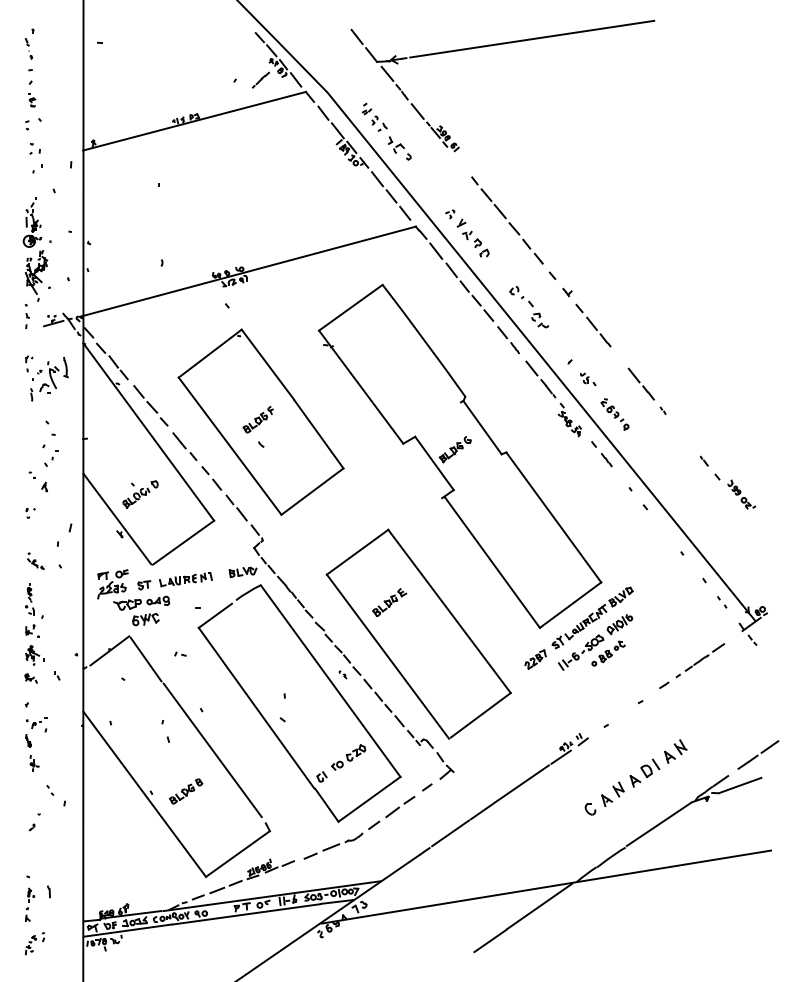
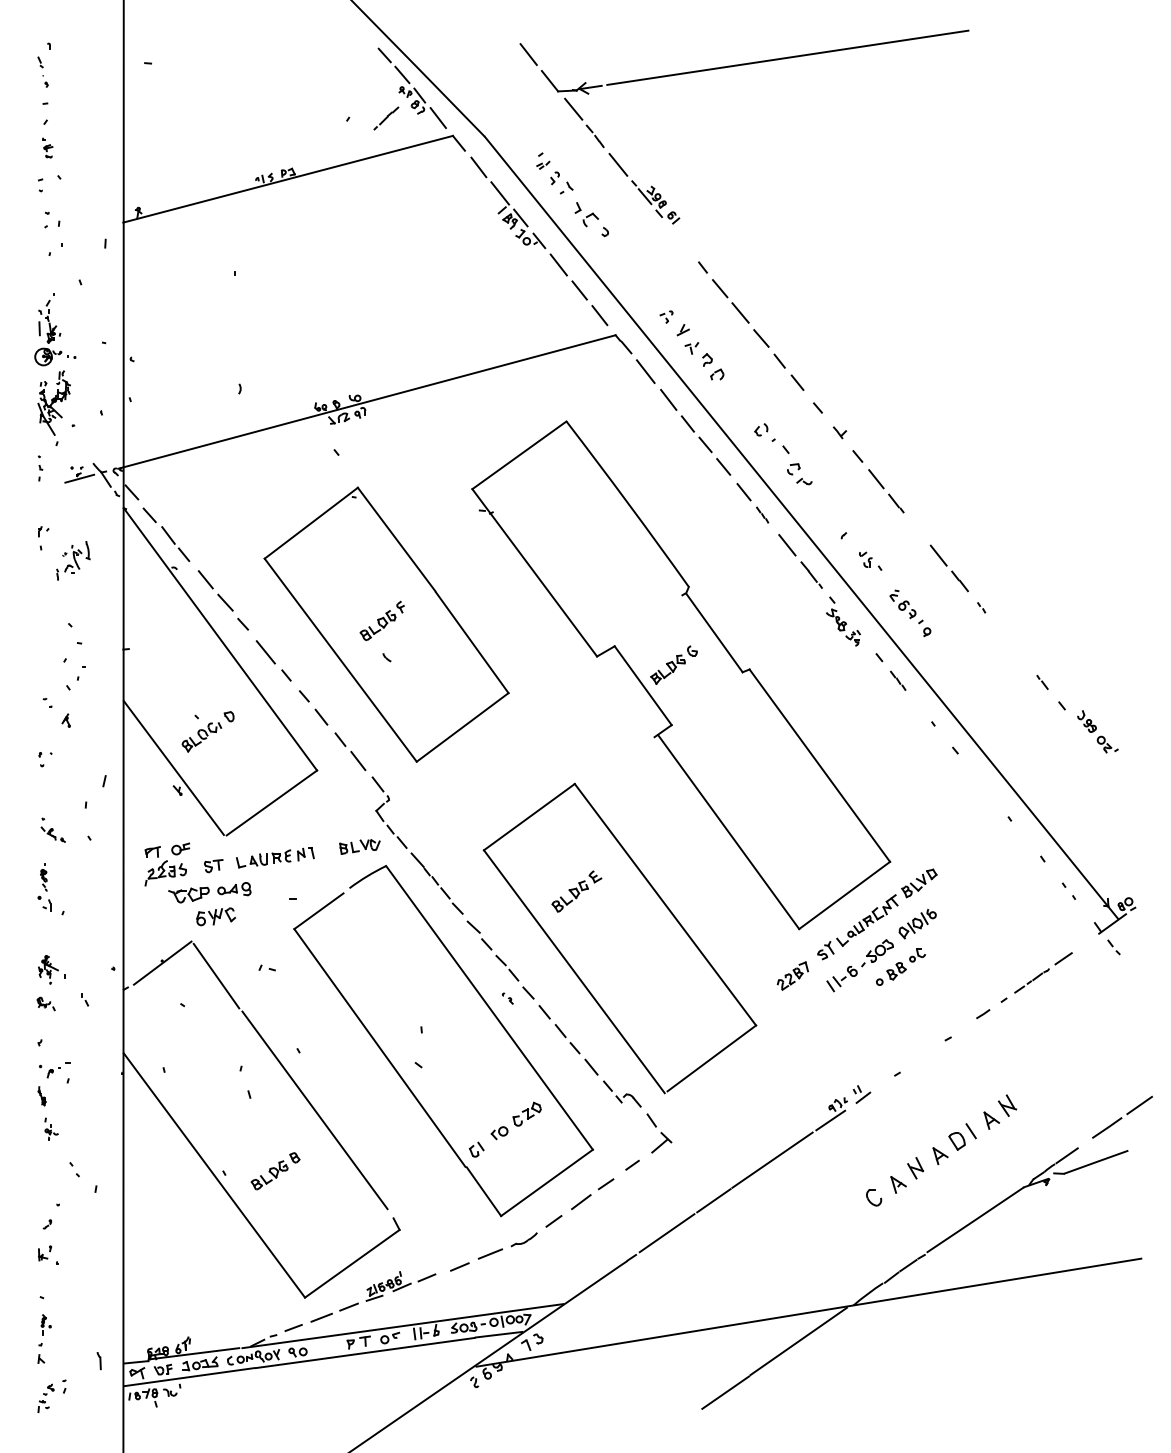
part: (26, 316) -> (39, 468), size x0.7
part: (49, 378) -> (73, 560), size x0.6
part: (32, 630) -> (48, 1254), moved
part: (48, 891) -> (98, 1360), moved

